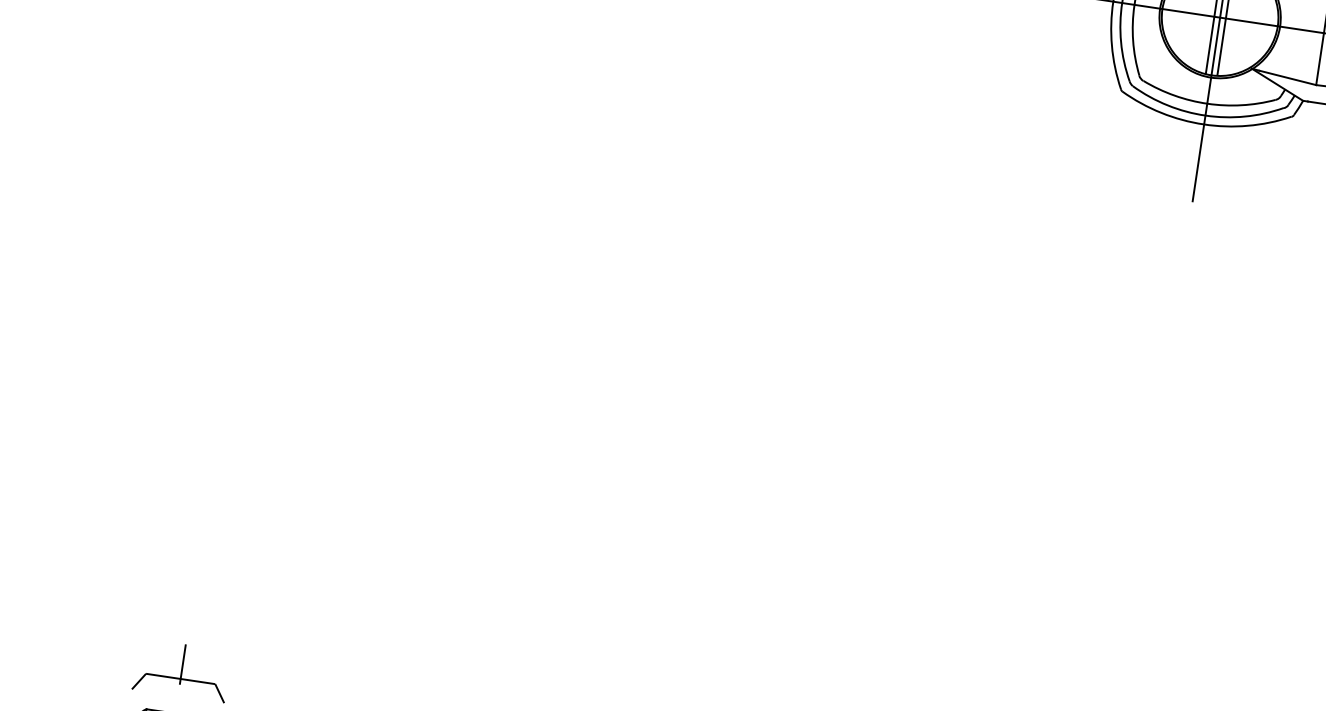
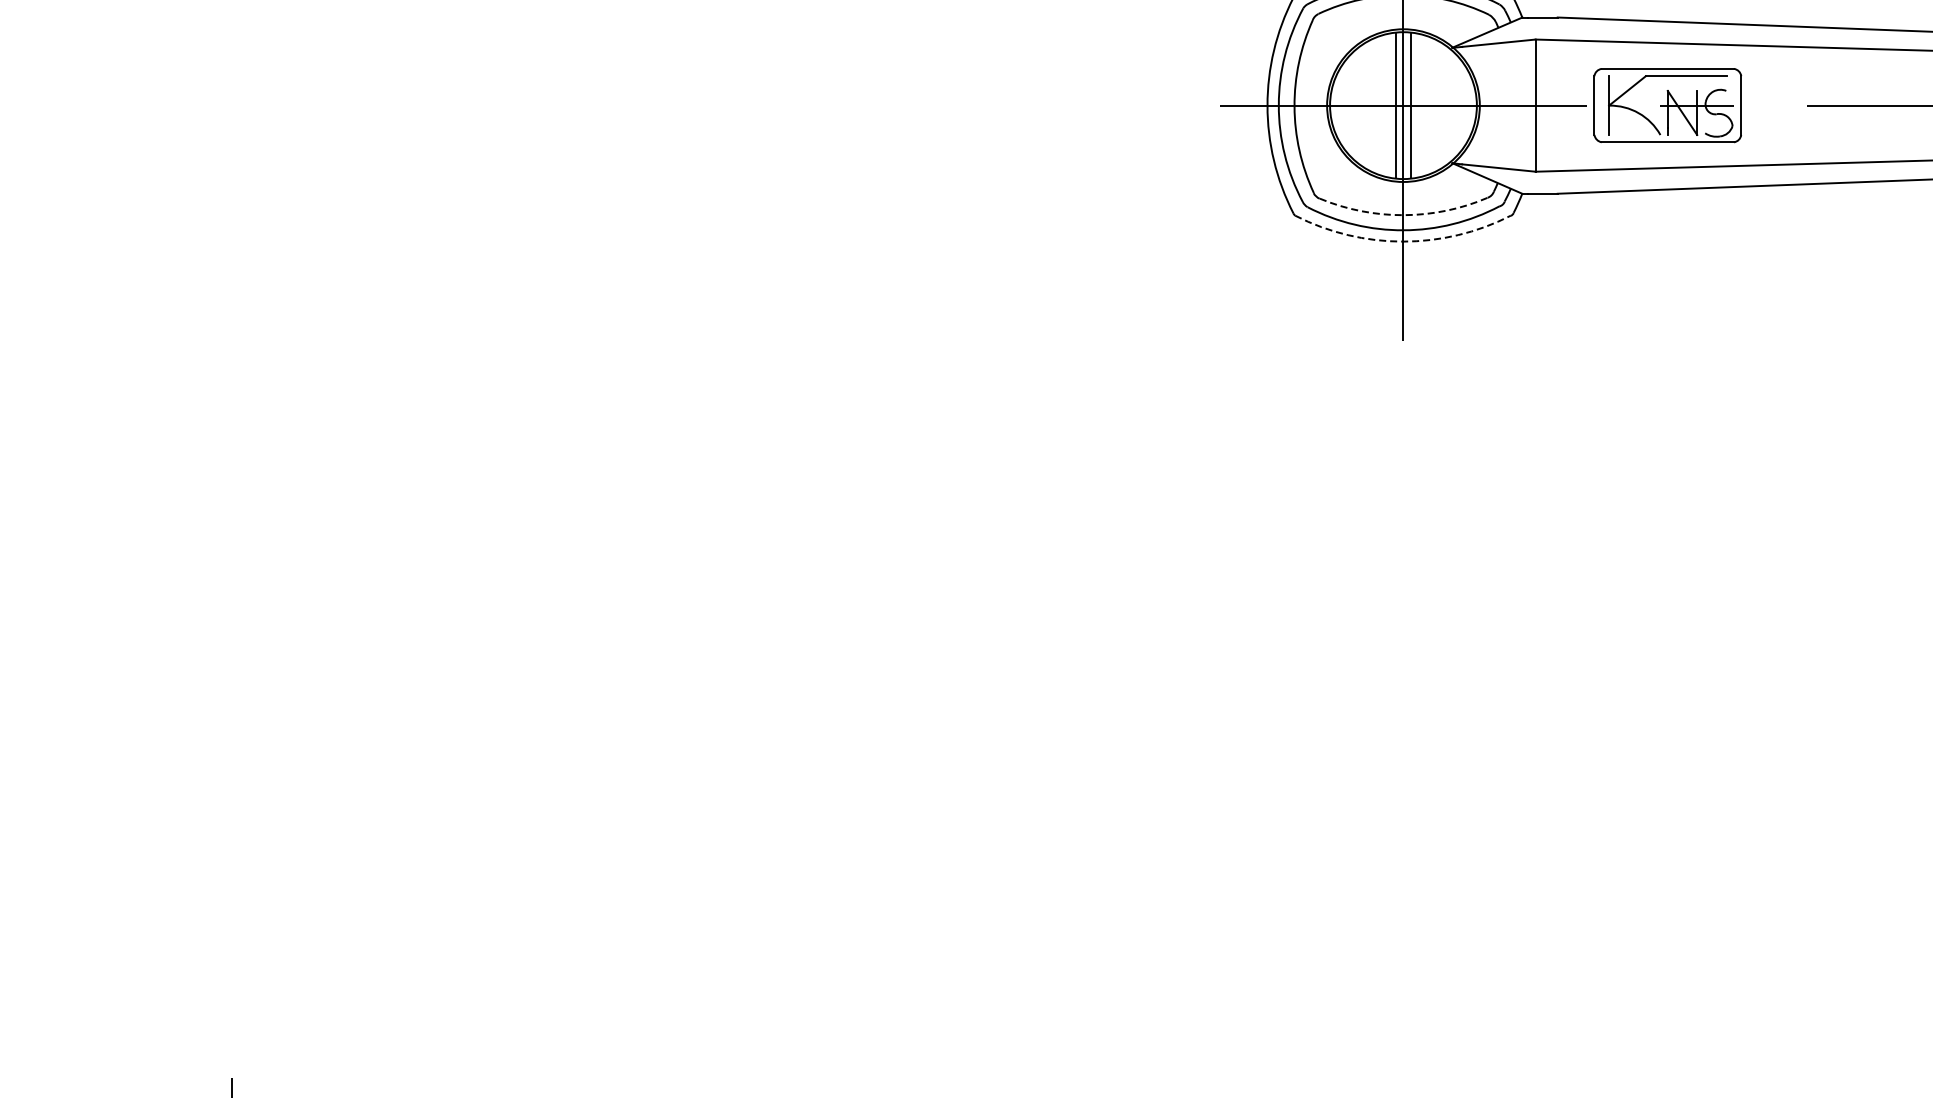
arc: (1207, 103) -> (1403, 215), solid -> dashed
arc: (1204, 124) -> (1403, 241), solid -> dashed

